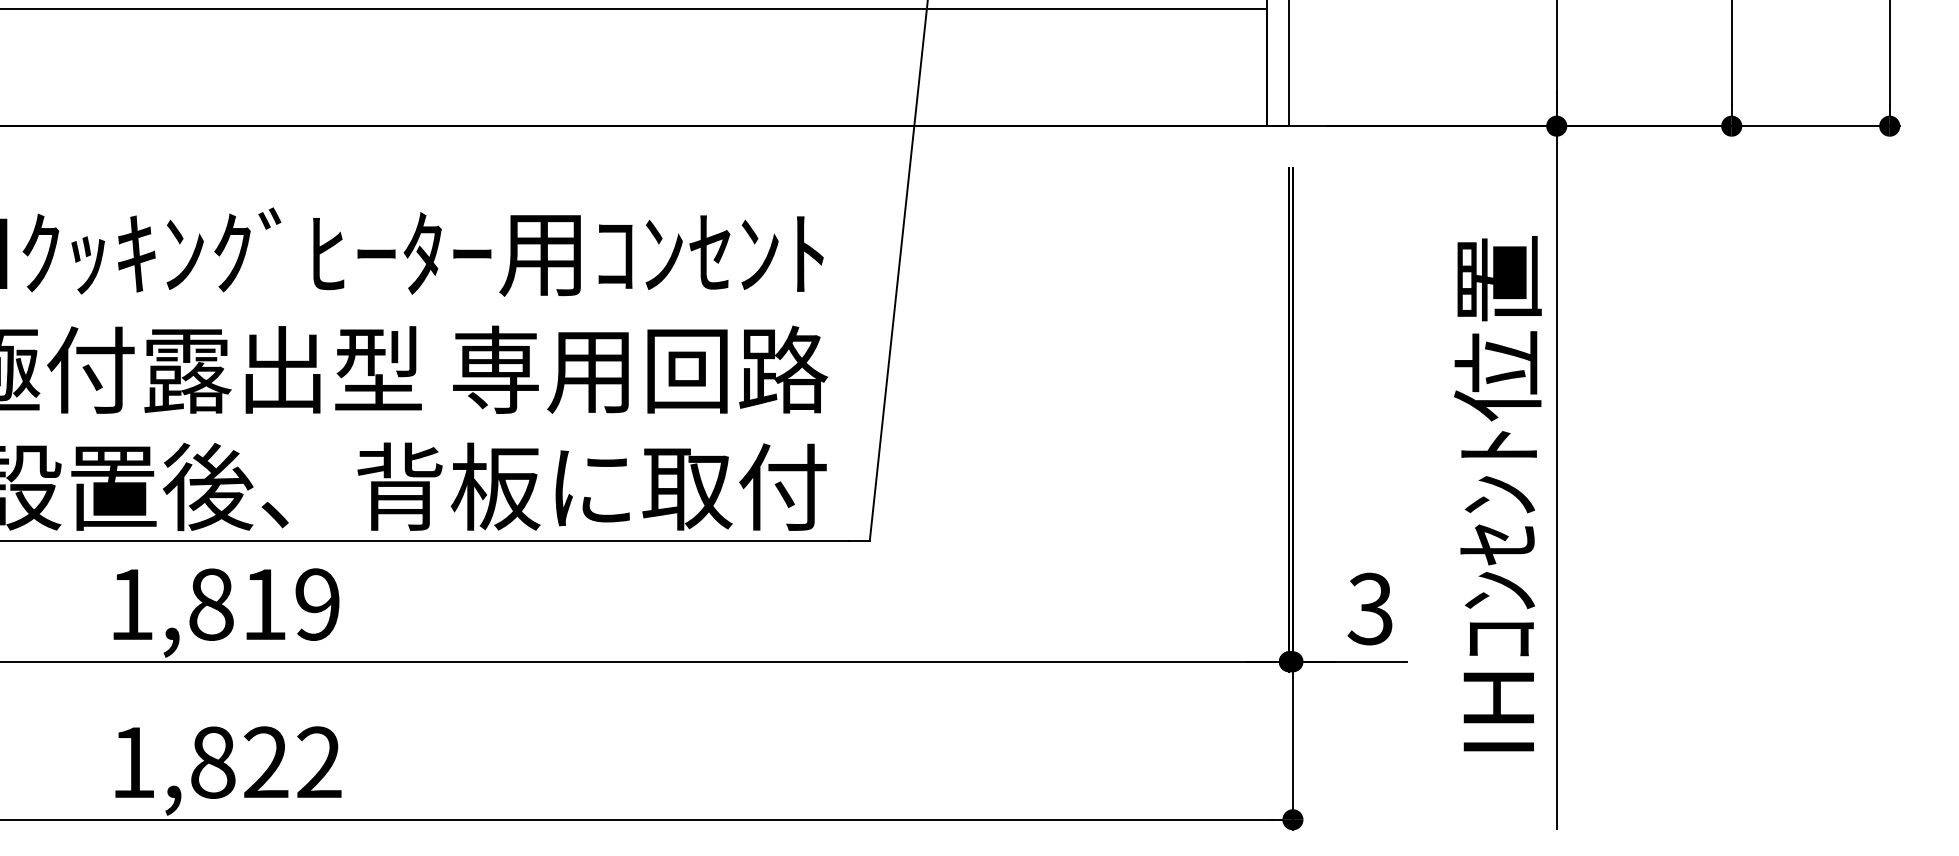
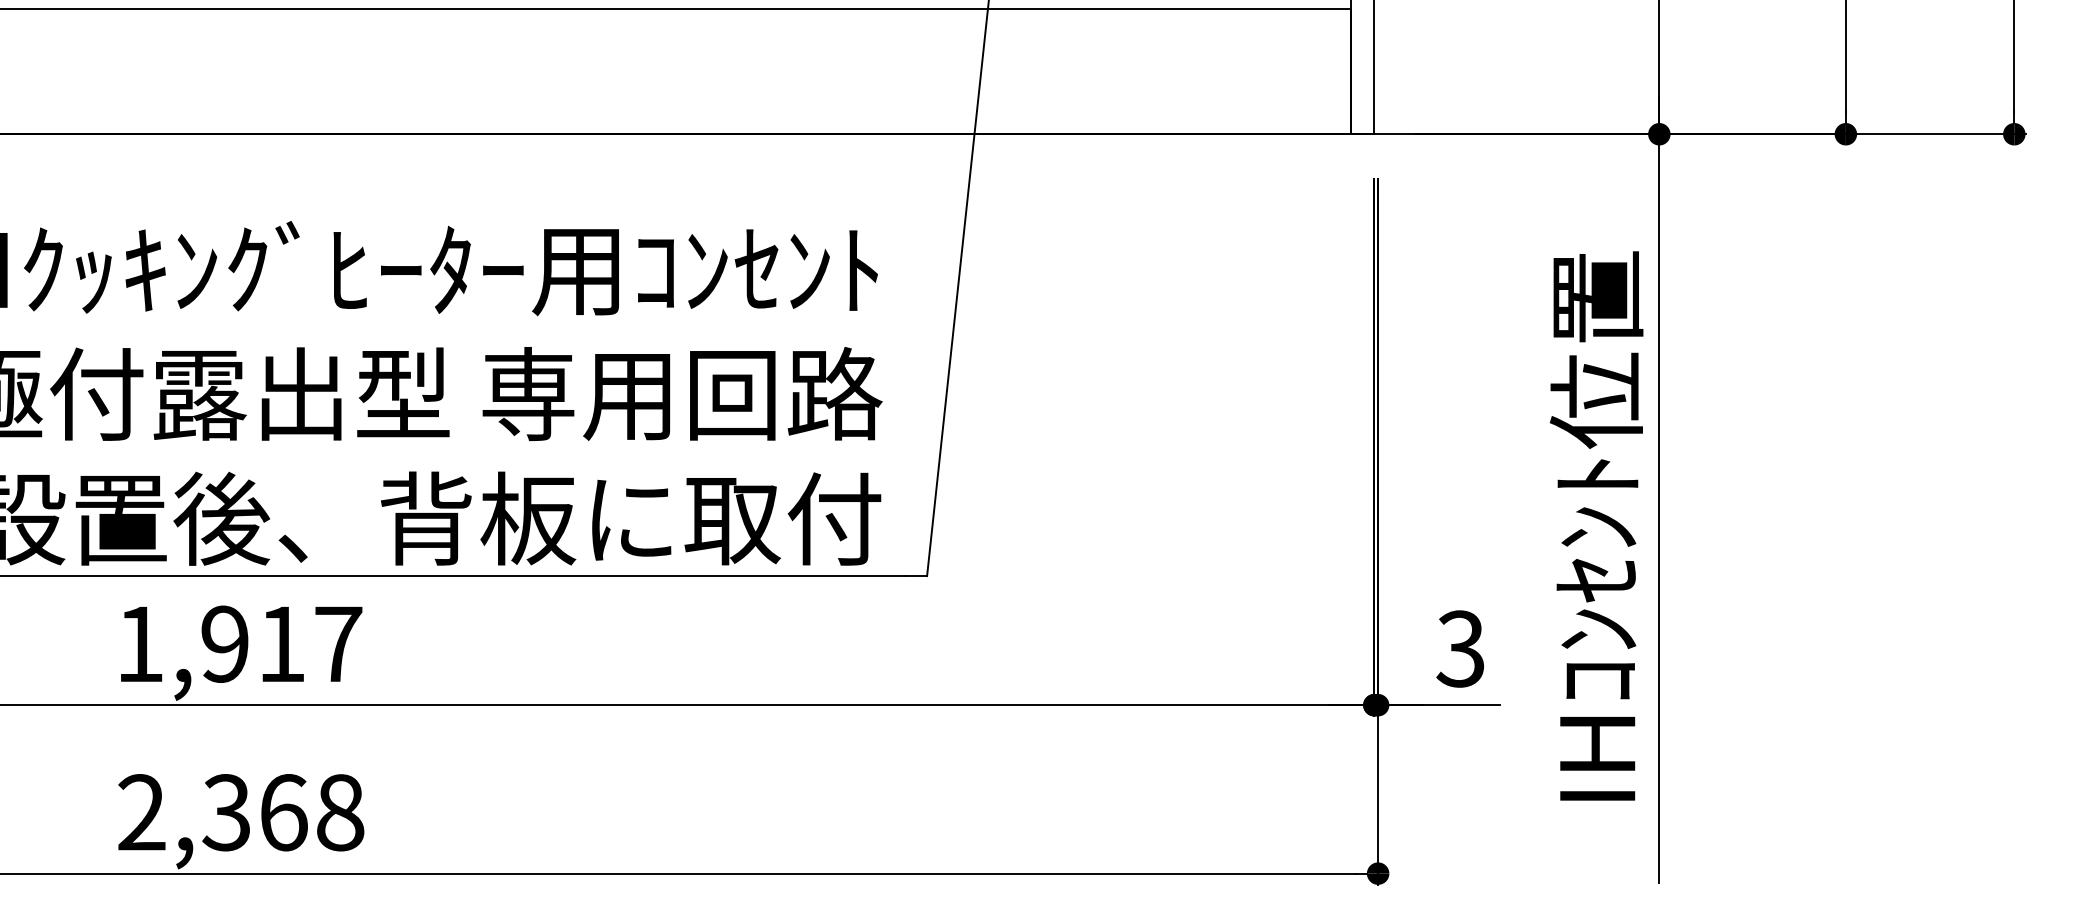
text: (264, 604) -> (281, 644), 1,819 -> 1,917
text: (226, 762) -> (241, 812), 1,822 -> 2,368

